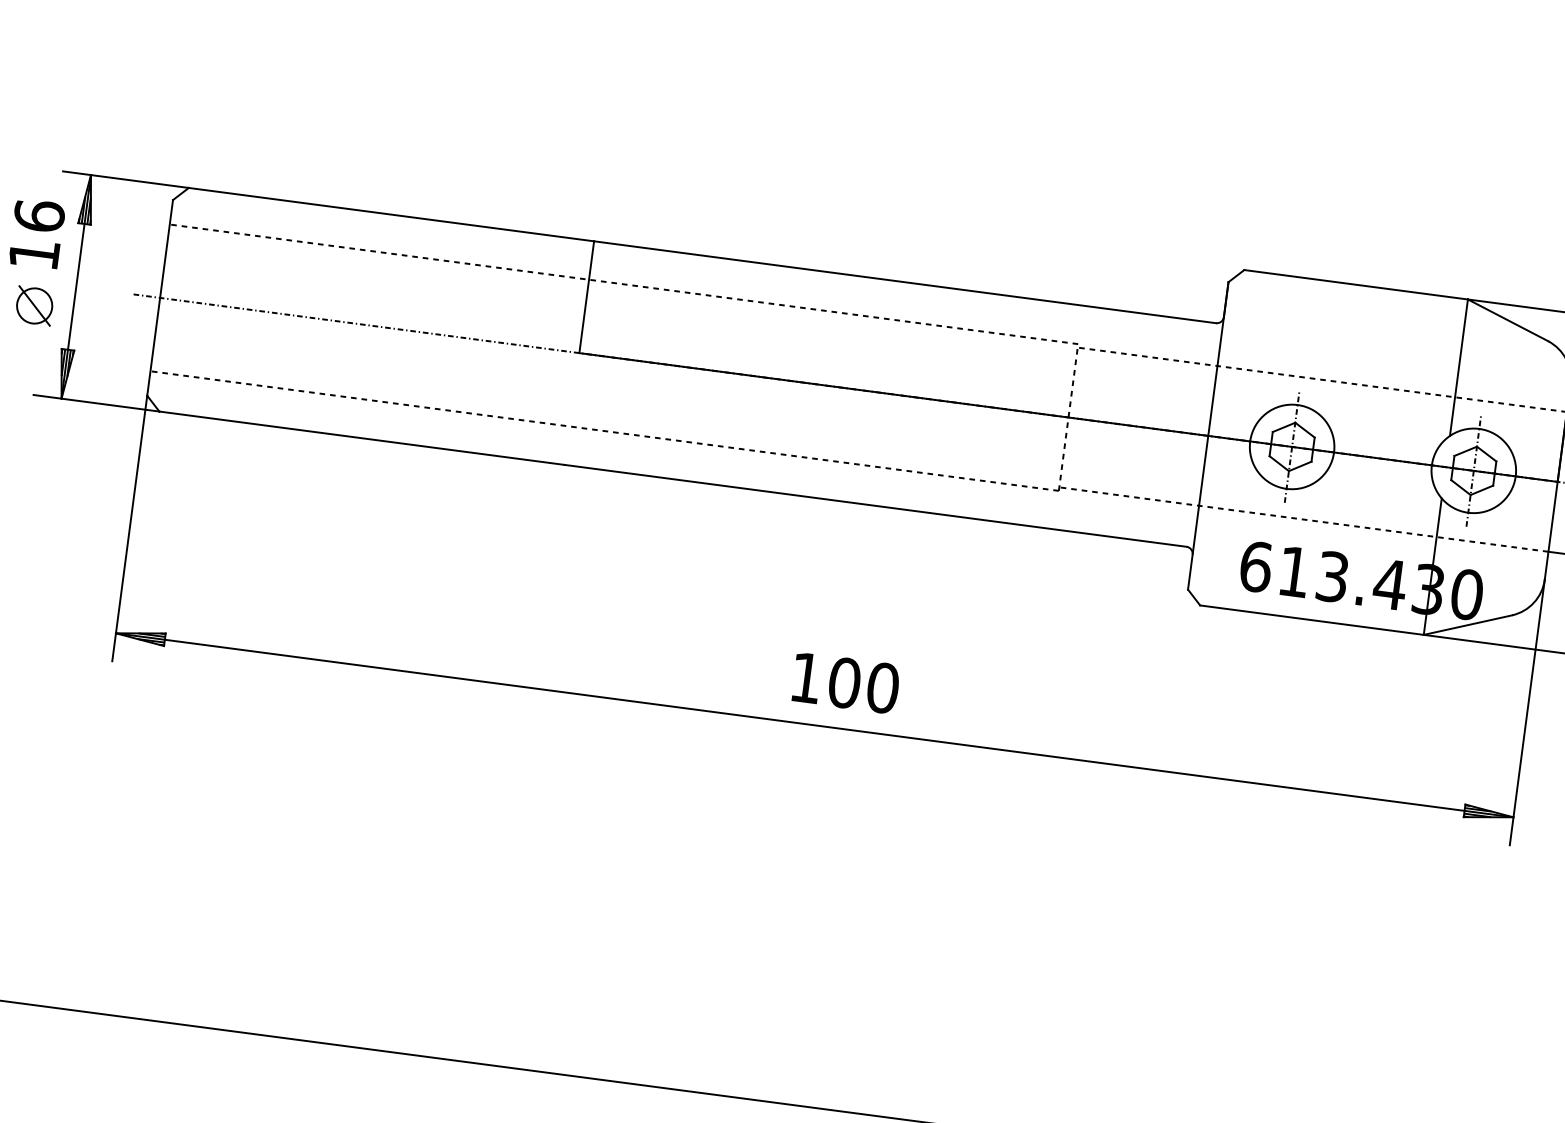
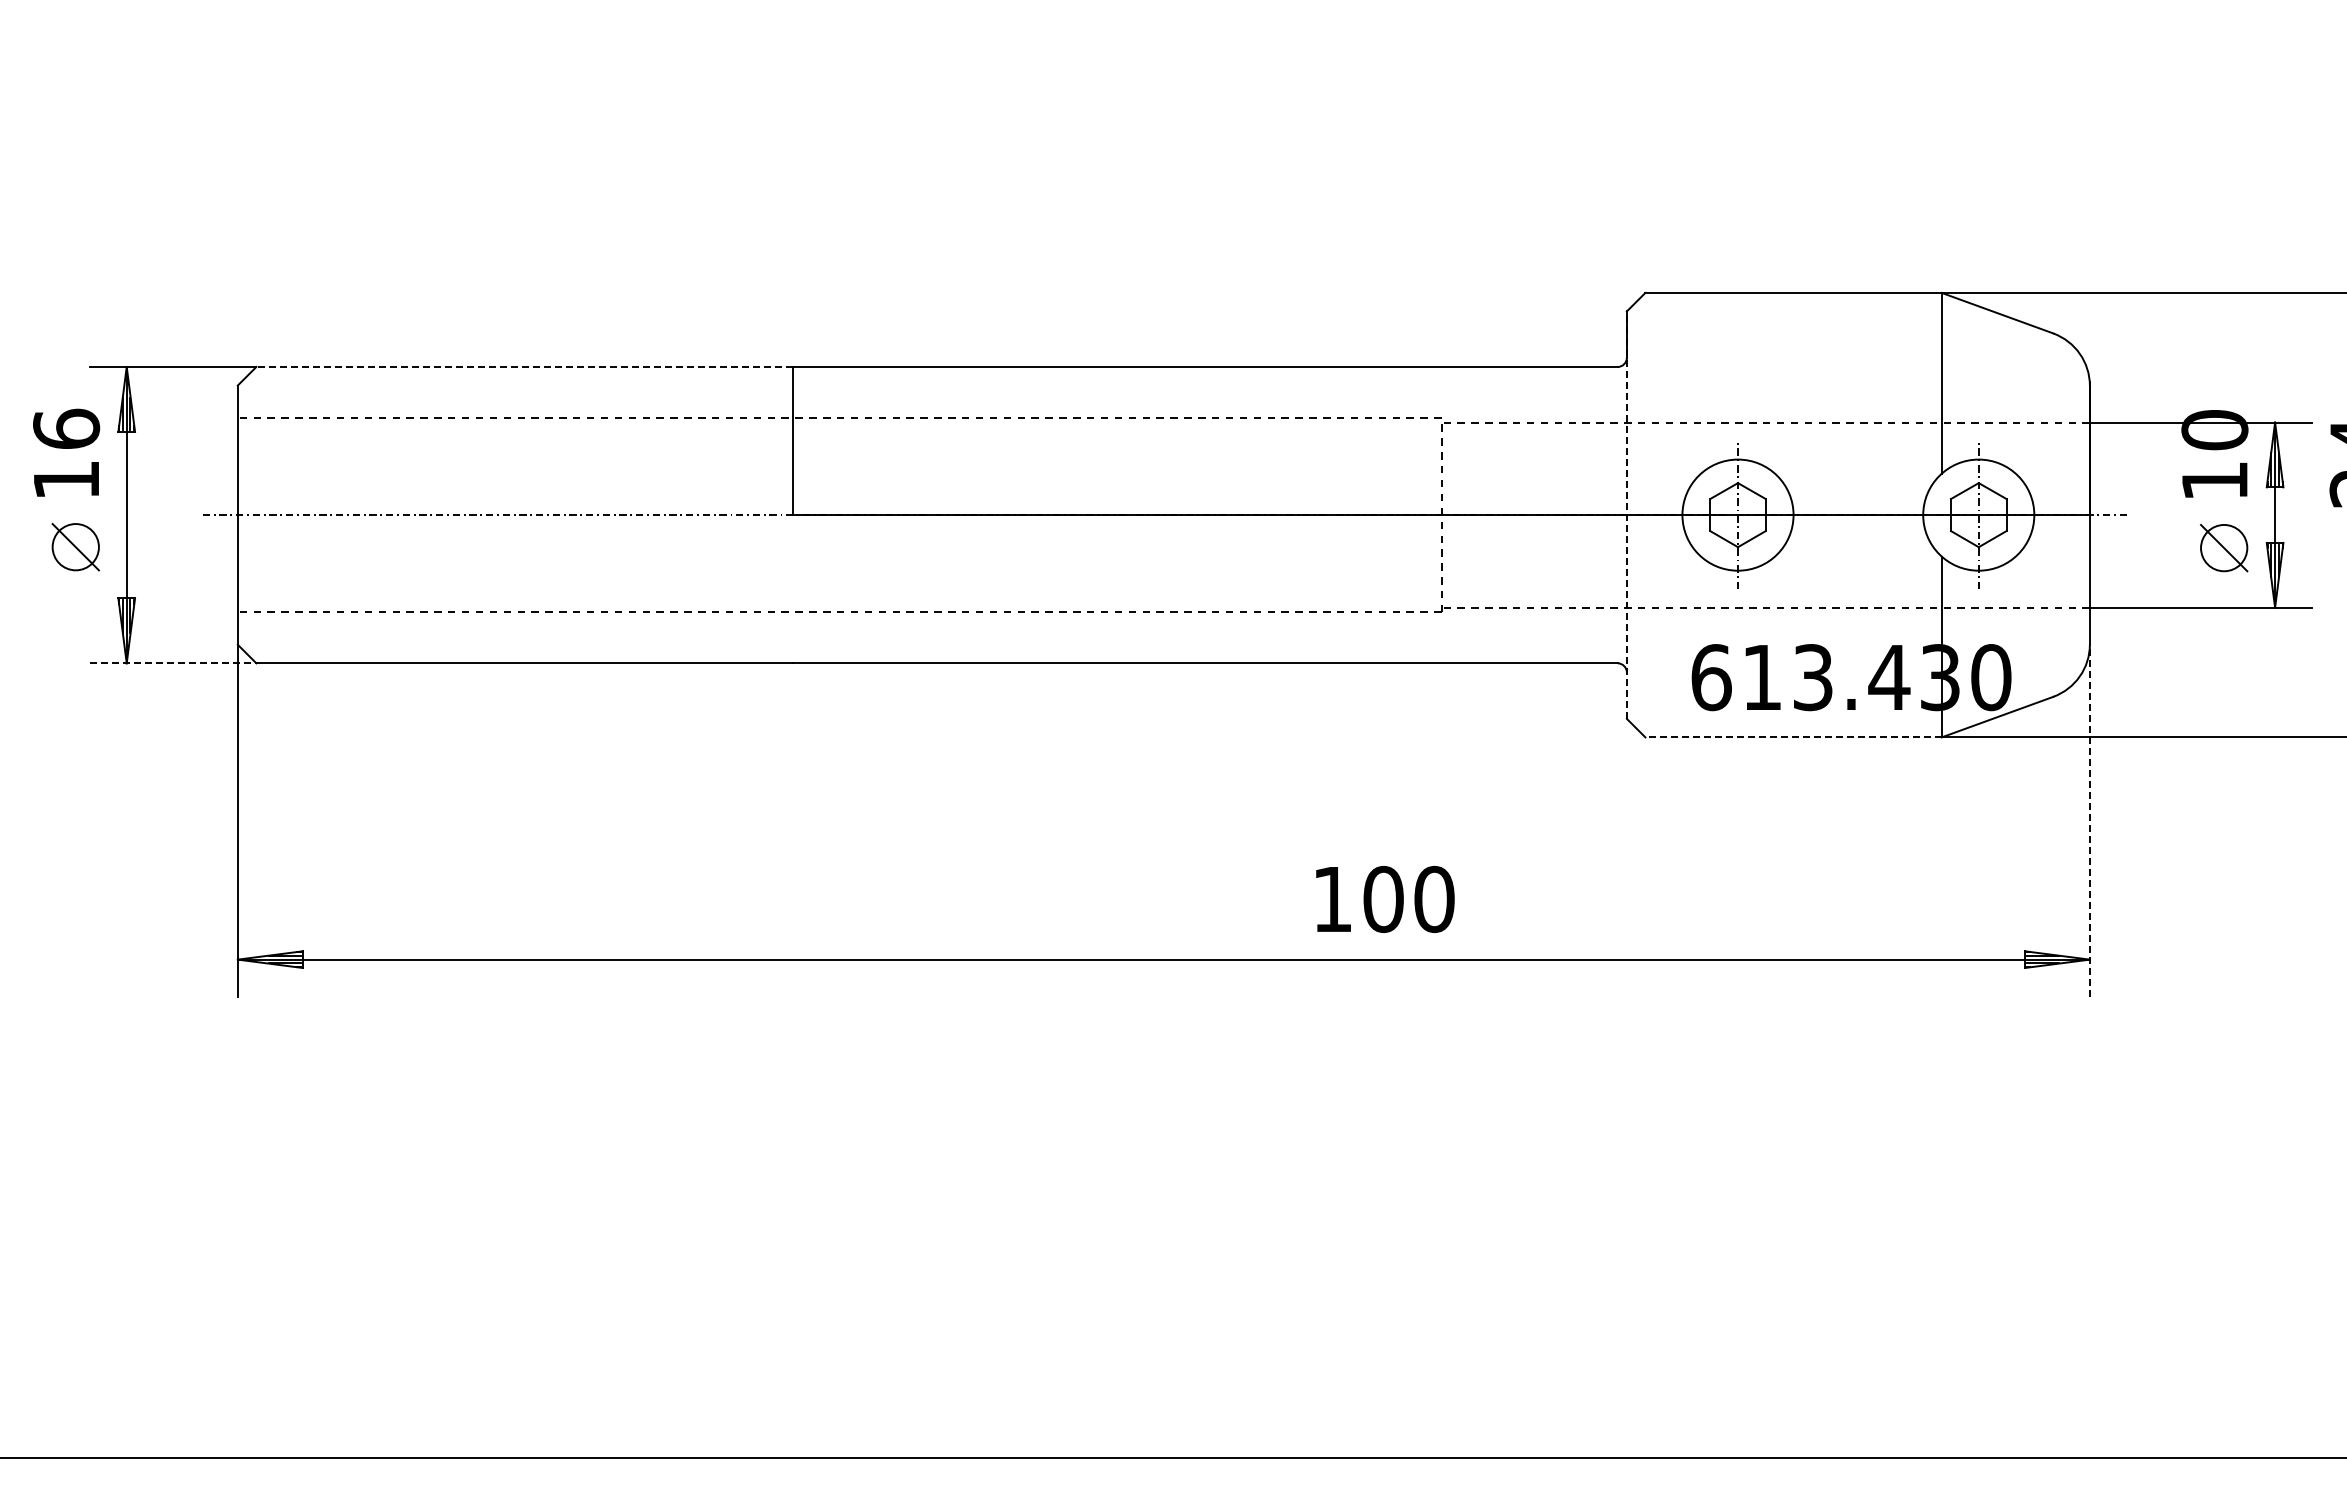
line: (391, 214) -> (524, 366), solid -> dashed
line: (96, 403) -> (173, 663), solid -> dashed
line: (1207, 436) -> (1626, 515), solid -> dashed
line: (1311, 620) -> (1793, 737), solid -> dashed
text: (846, 683) -> (1385, 899), moved
line: (1527, 712) -> (2089, 820), solid -> dashed

